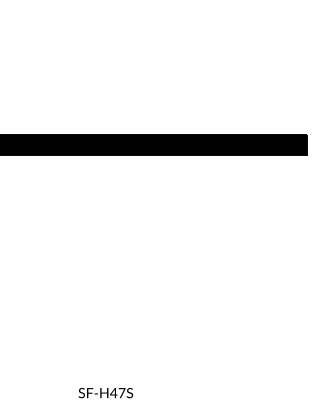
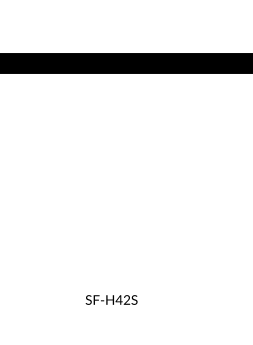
text: (121, 393) -> (126, 300), SF-H47S -> SF-H42S

